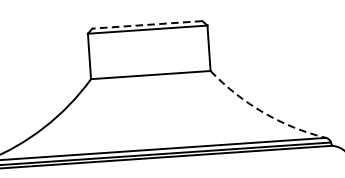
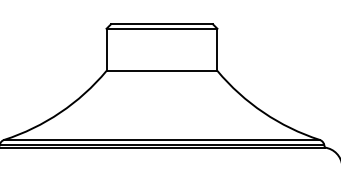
line: (146, 25) -> (161, 24), dashed -> solid
arc: (263, 112) -> (263, 112), dashed -> solid

